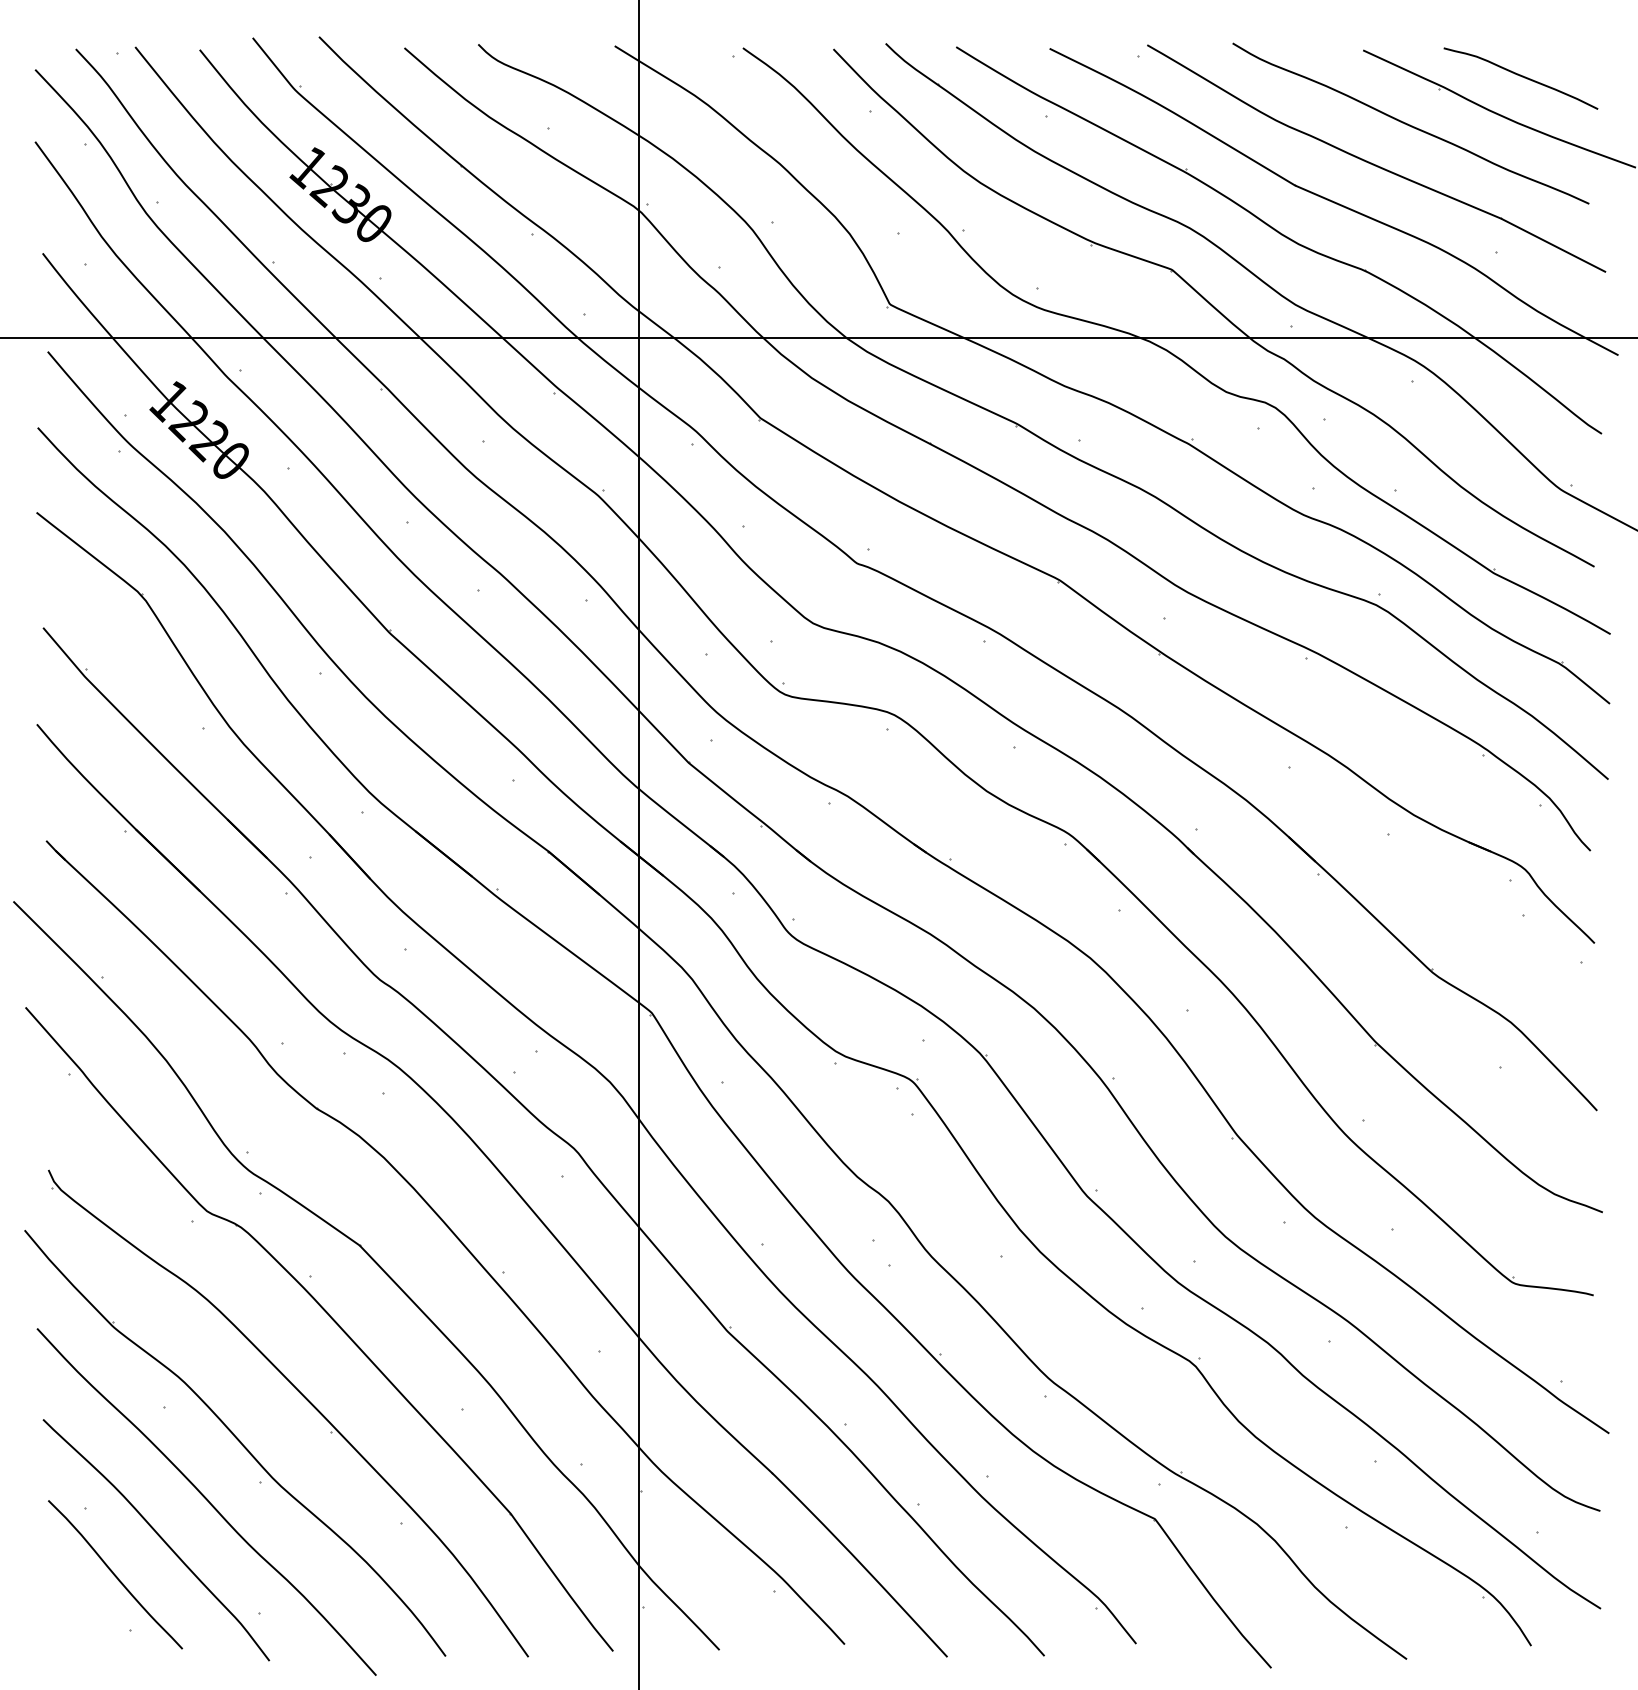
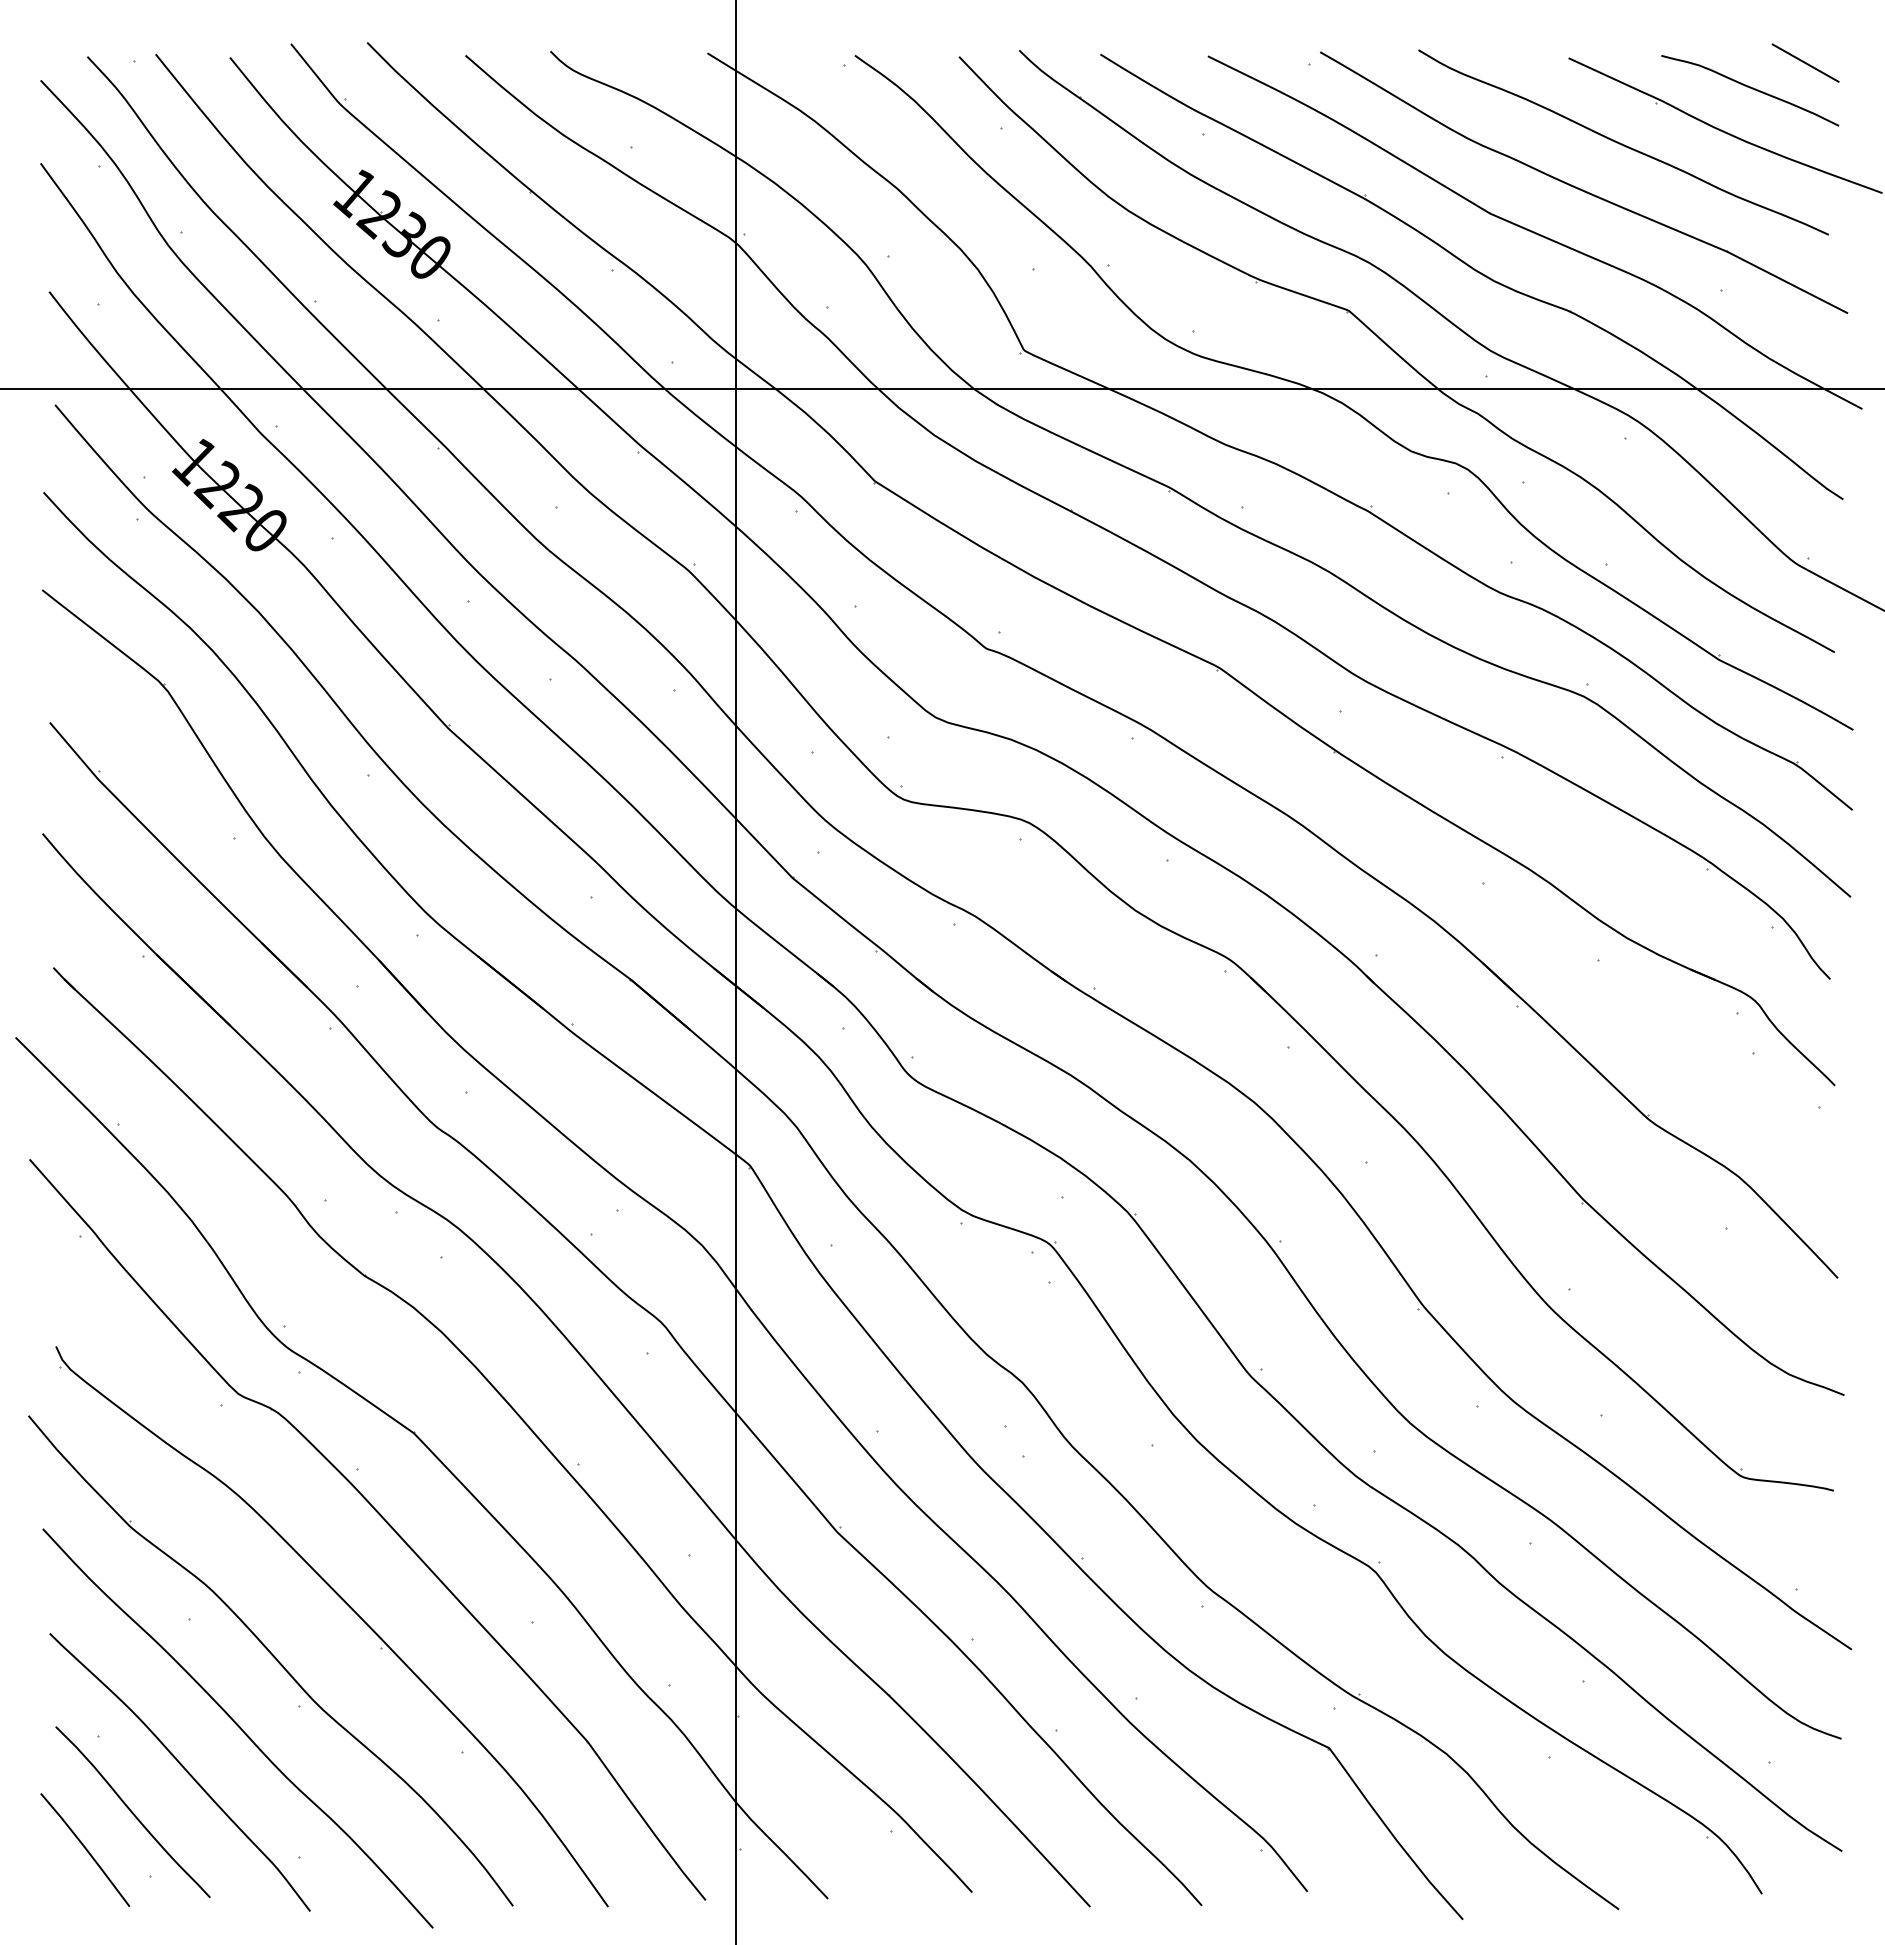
line: (1569, 54) -> (1805, 62), added
line: (74, 1607) -> (85, 1849), added

